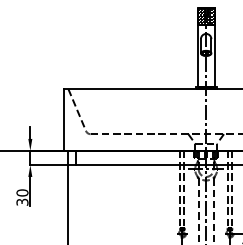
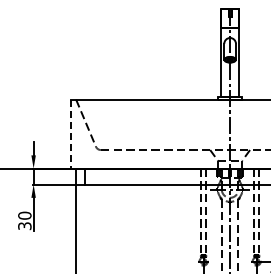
hatch: (205, 16) -> (229, 18), removed
line: (63, 120) -> (70, 134), solid -> dashed

